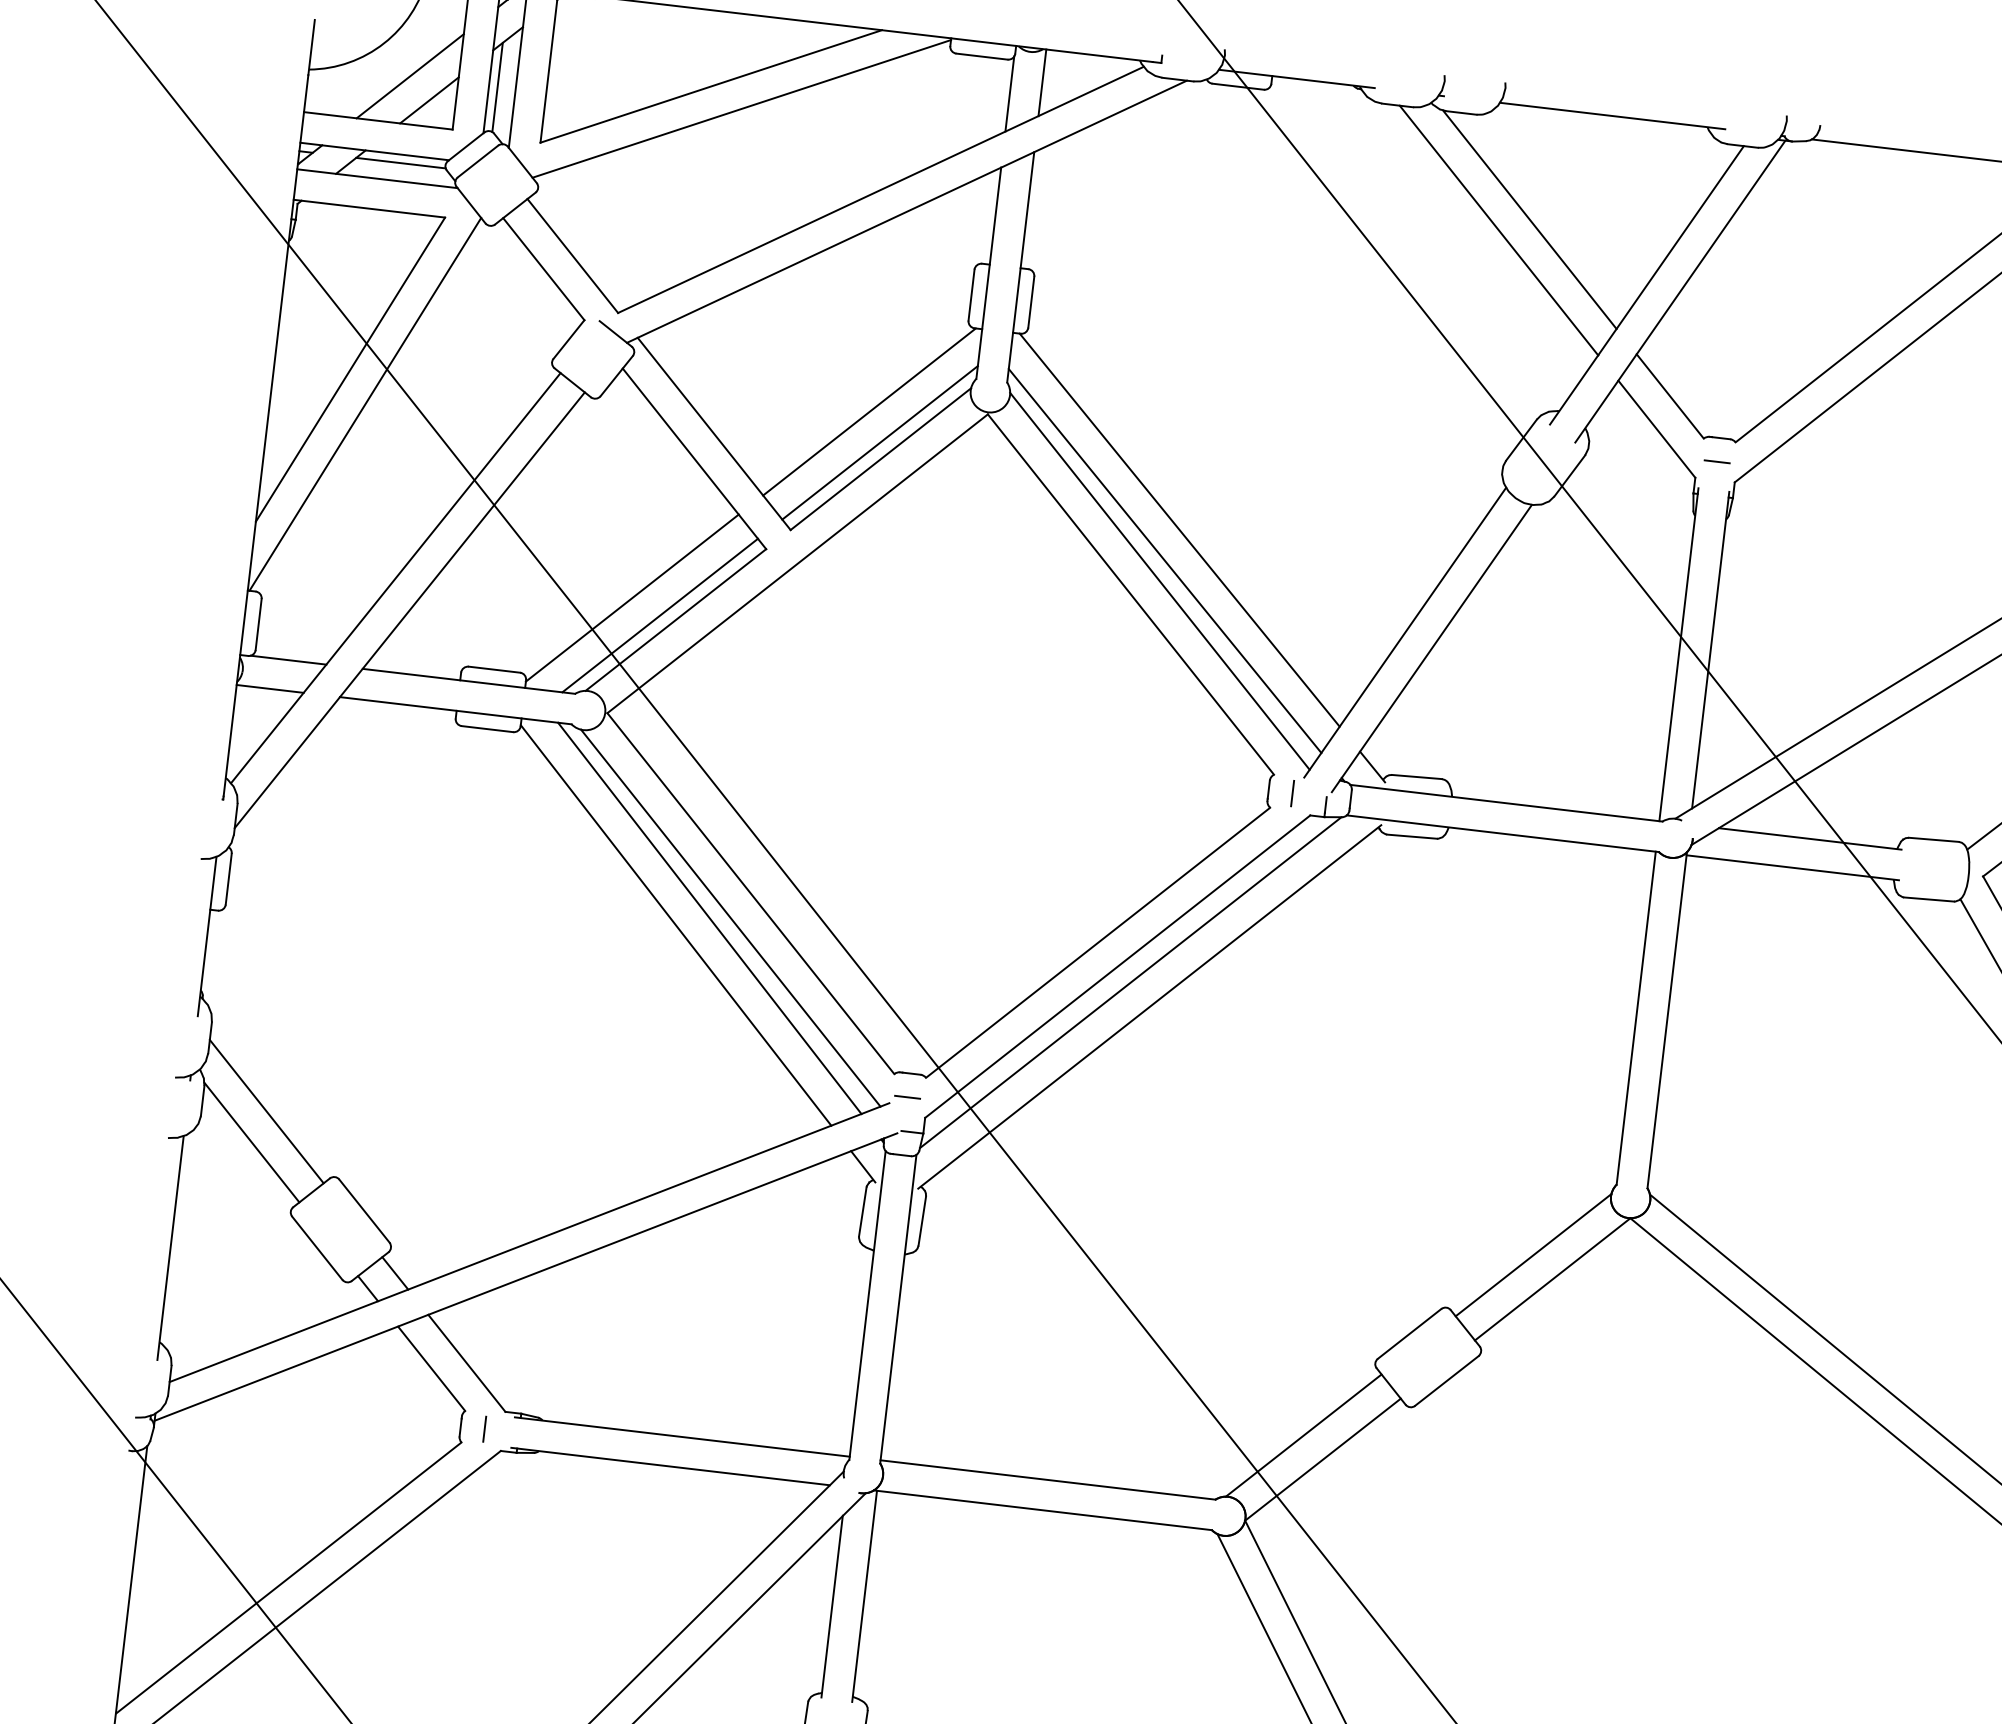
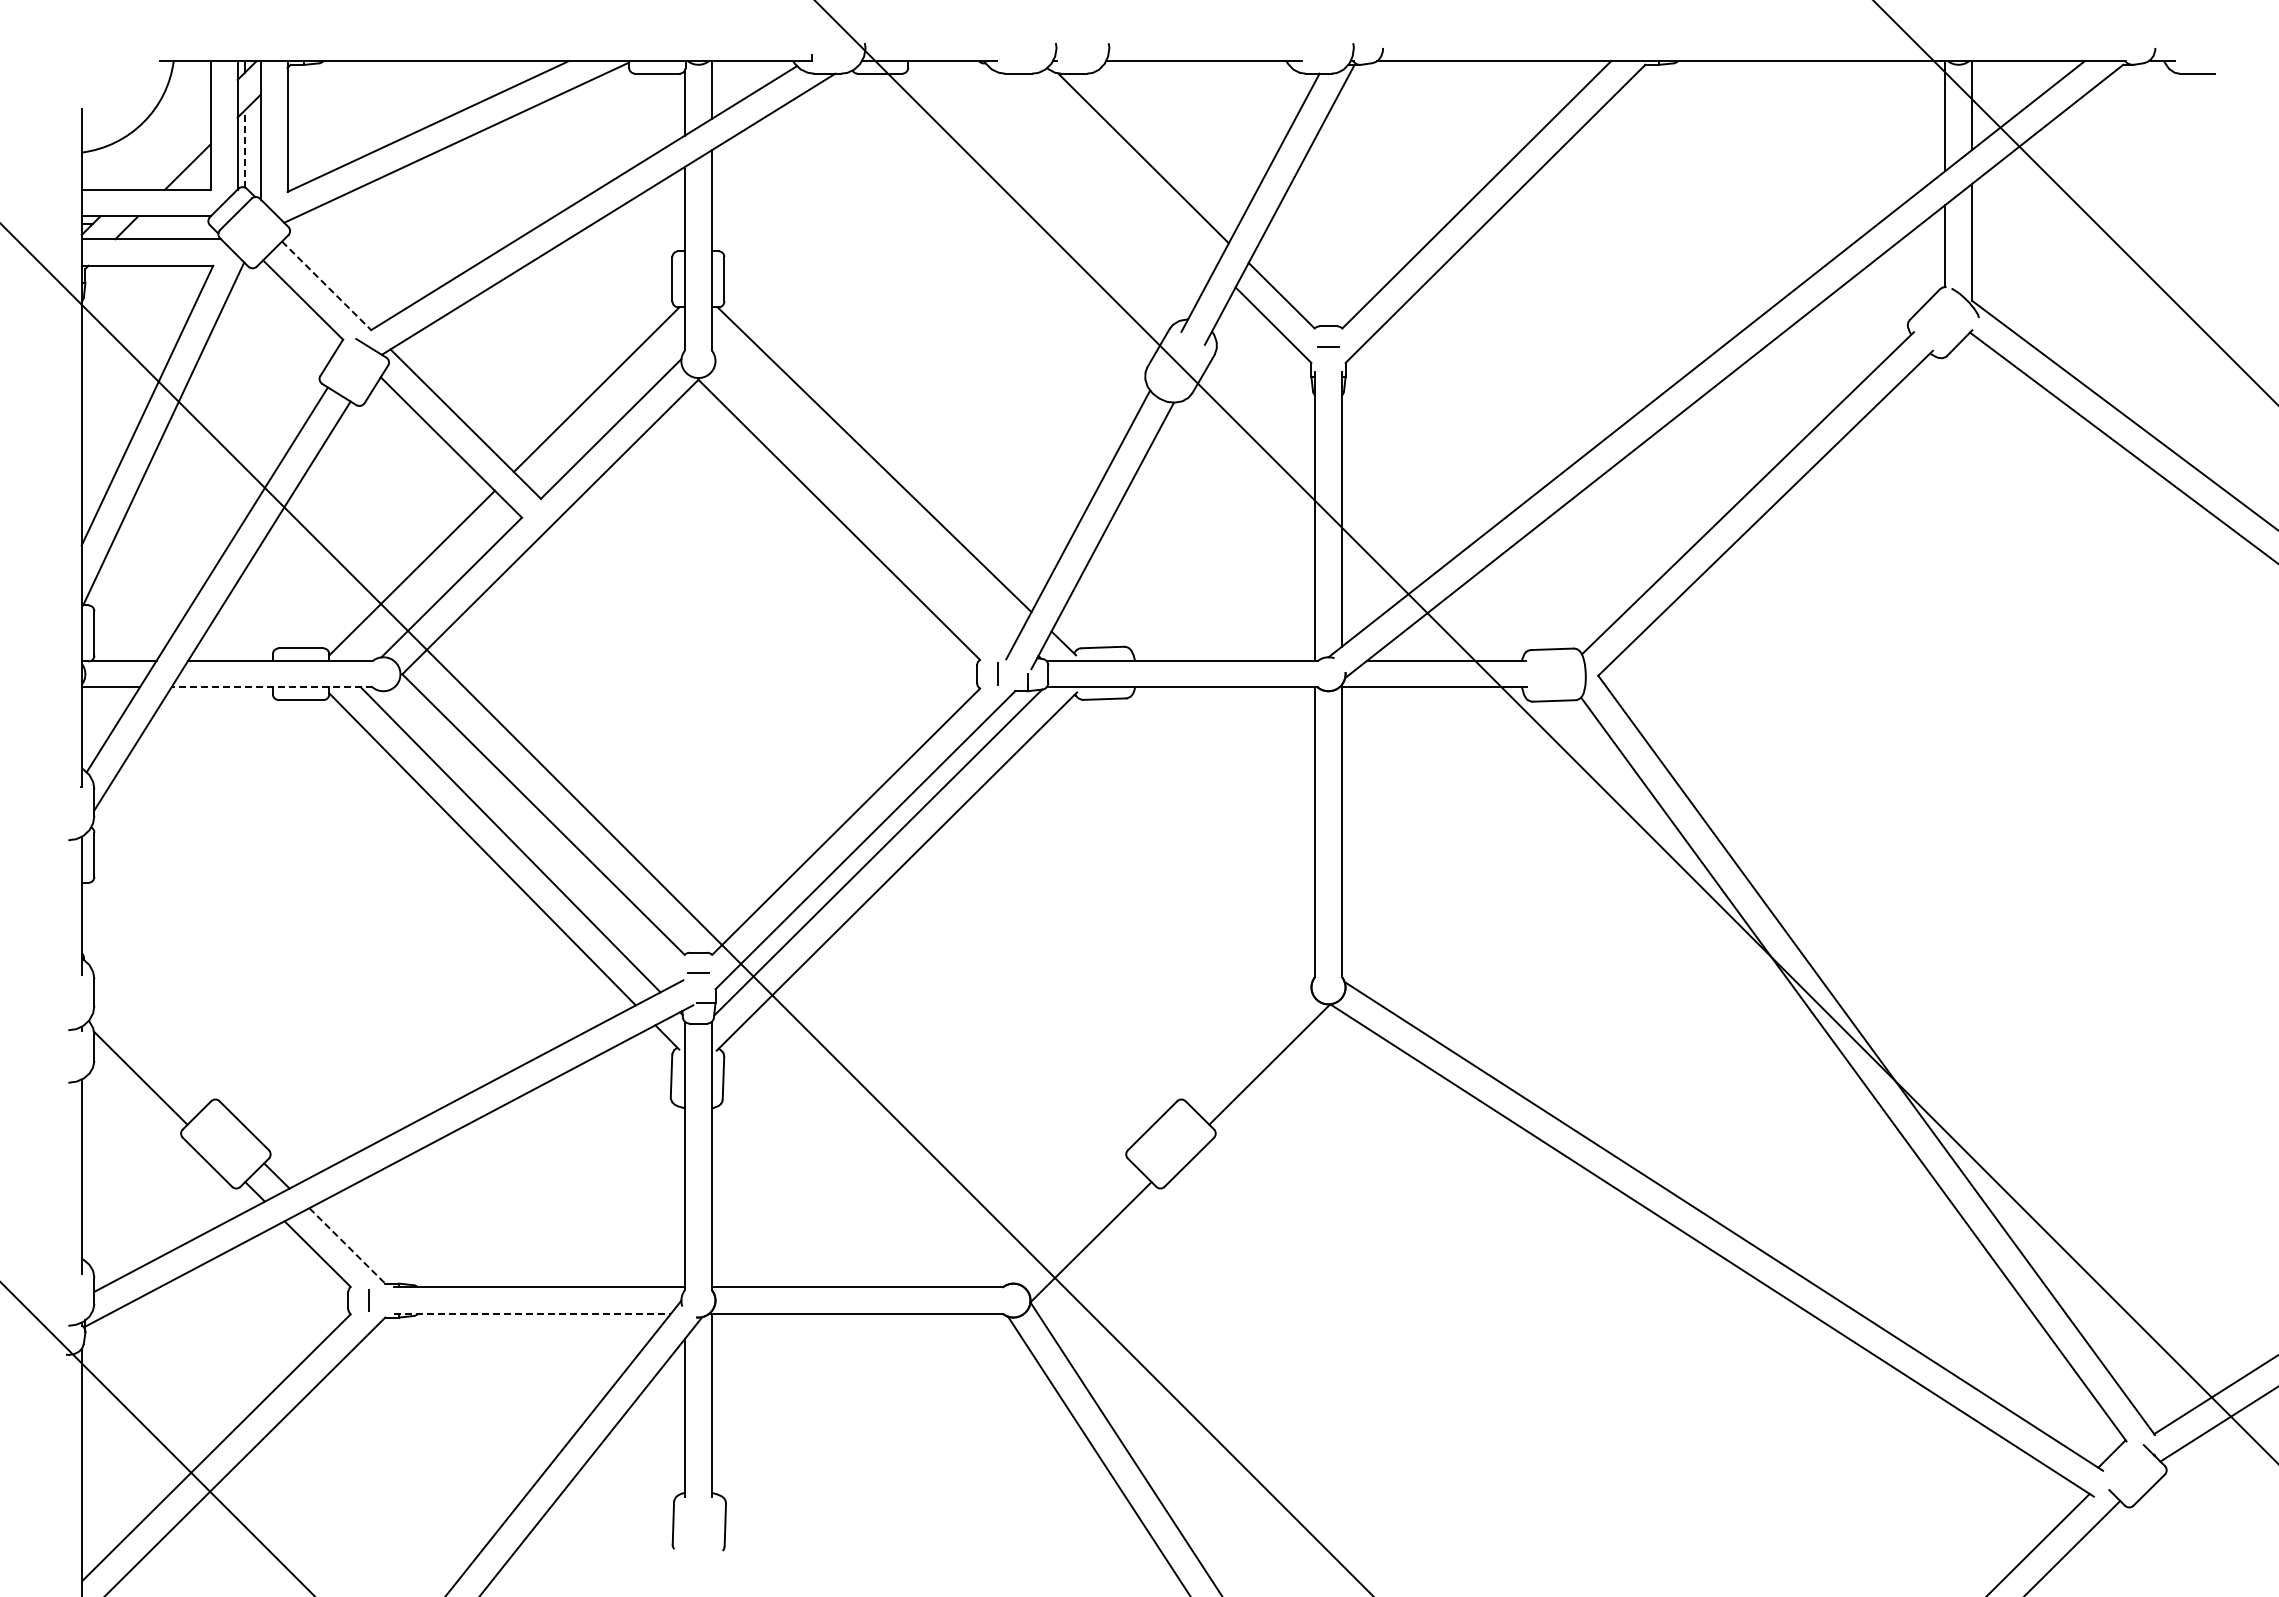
line: (409, 75) -> (168, 147), removed
line: (498, 87) -> (245, 148), solid -> dashed
line: (400, 163) -> (169, 223), removed
line: (1498, 230) -> (1117, 170), removed
line: (572, 255) -> (326, 285), solid -> dashed
line: (879, 442) -> (608, 414), removed
line: (1164, 560) -> (864, 487), removed
line: (1159, 581) -> (862, 505), removed
line: (659, 614) -> (437, 584), removed
line: (456, 710) -> (272, 687), solid -> dashed
line: (730, 917) -> (528, 837), removed
line: (266, 1110) -> (150, 1049), removed
line: (1533, 1254) -> (1250, 1045), removed
line: (467, 1362) -> (347, 1245), solid -> dashed
line: (1303, 1435) -> (1071, 1223), removed
line: (670, 1466) -> (532, 1313), solid -> dashed

